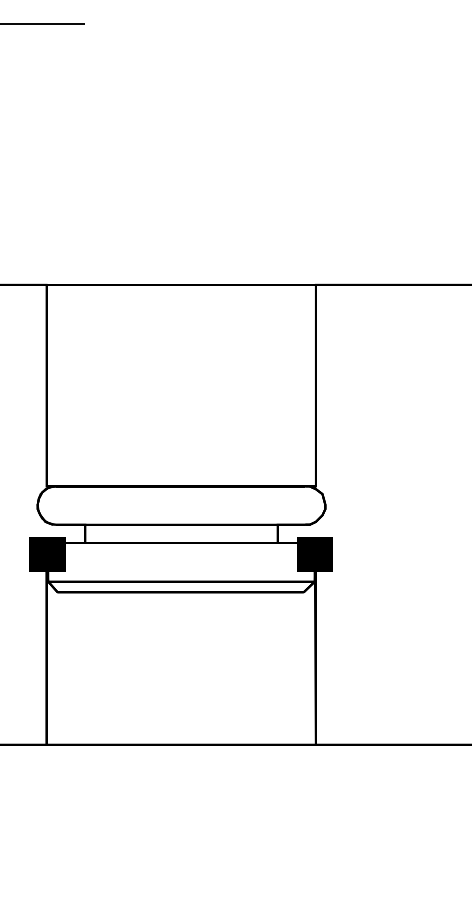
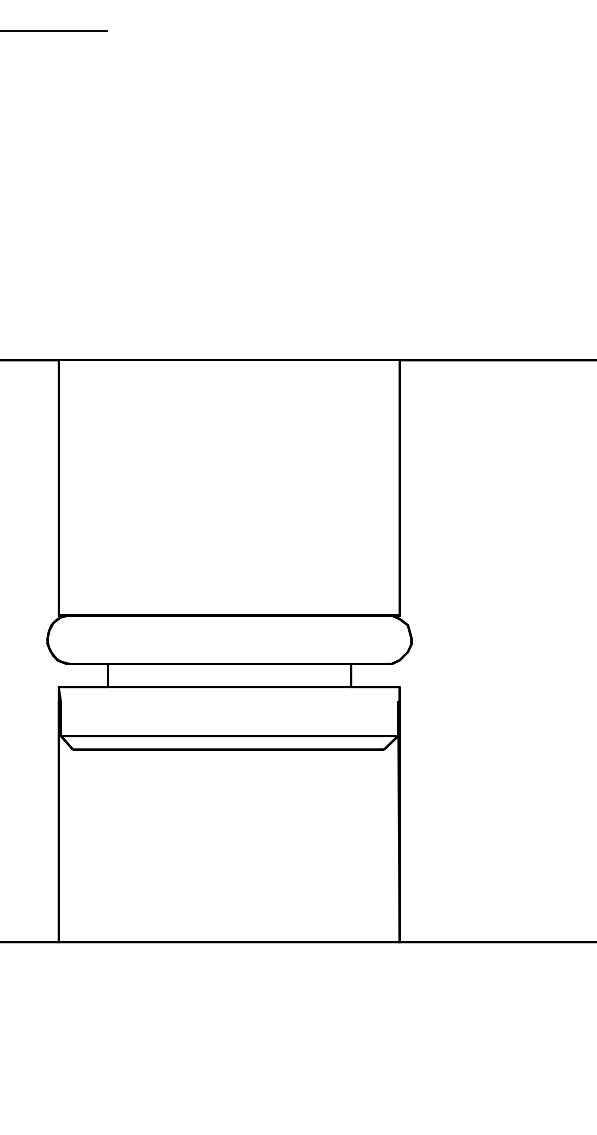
fill: (47, 553) -> (59, 700), removed
fill: (315, 553) -> (399, 700), removed

